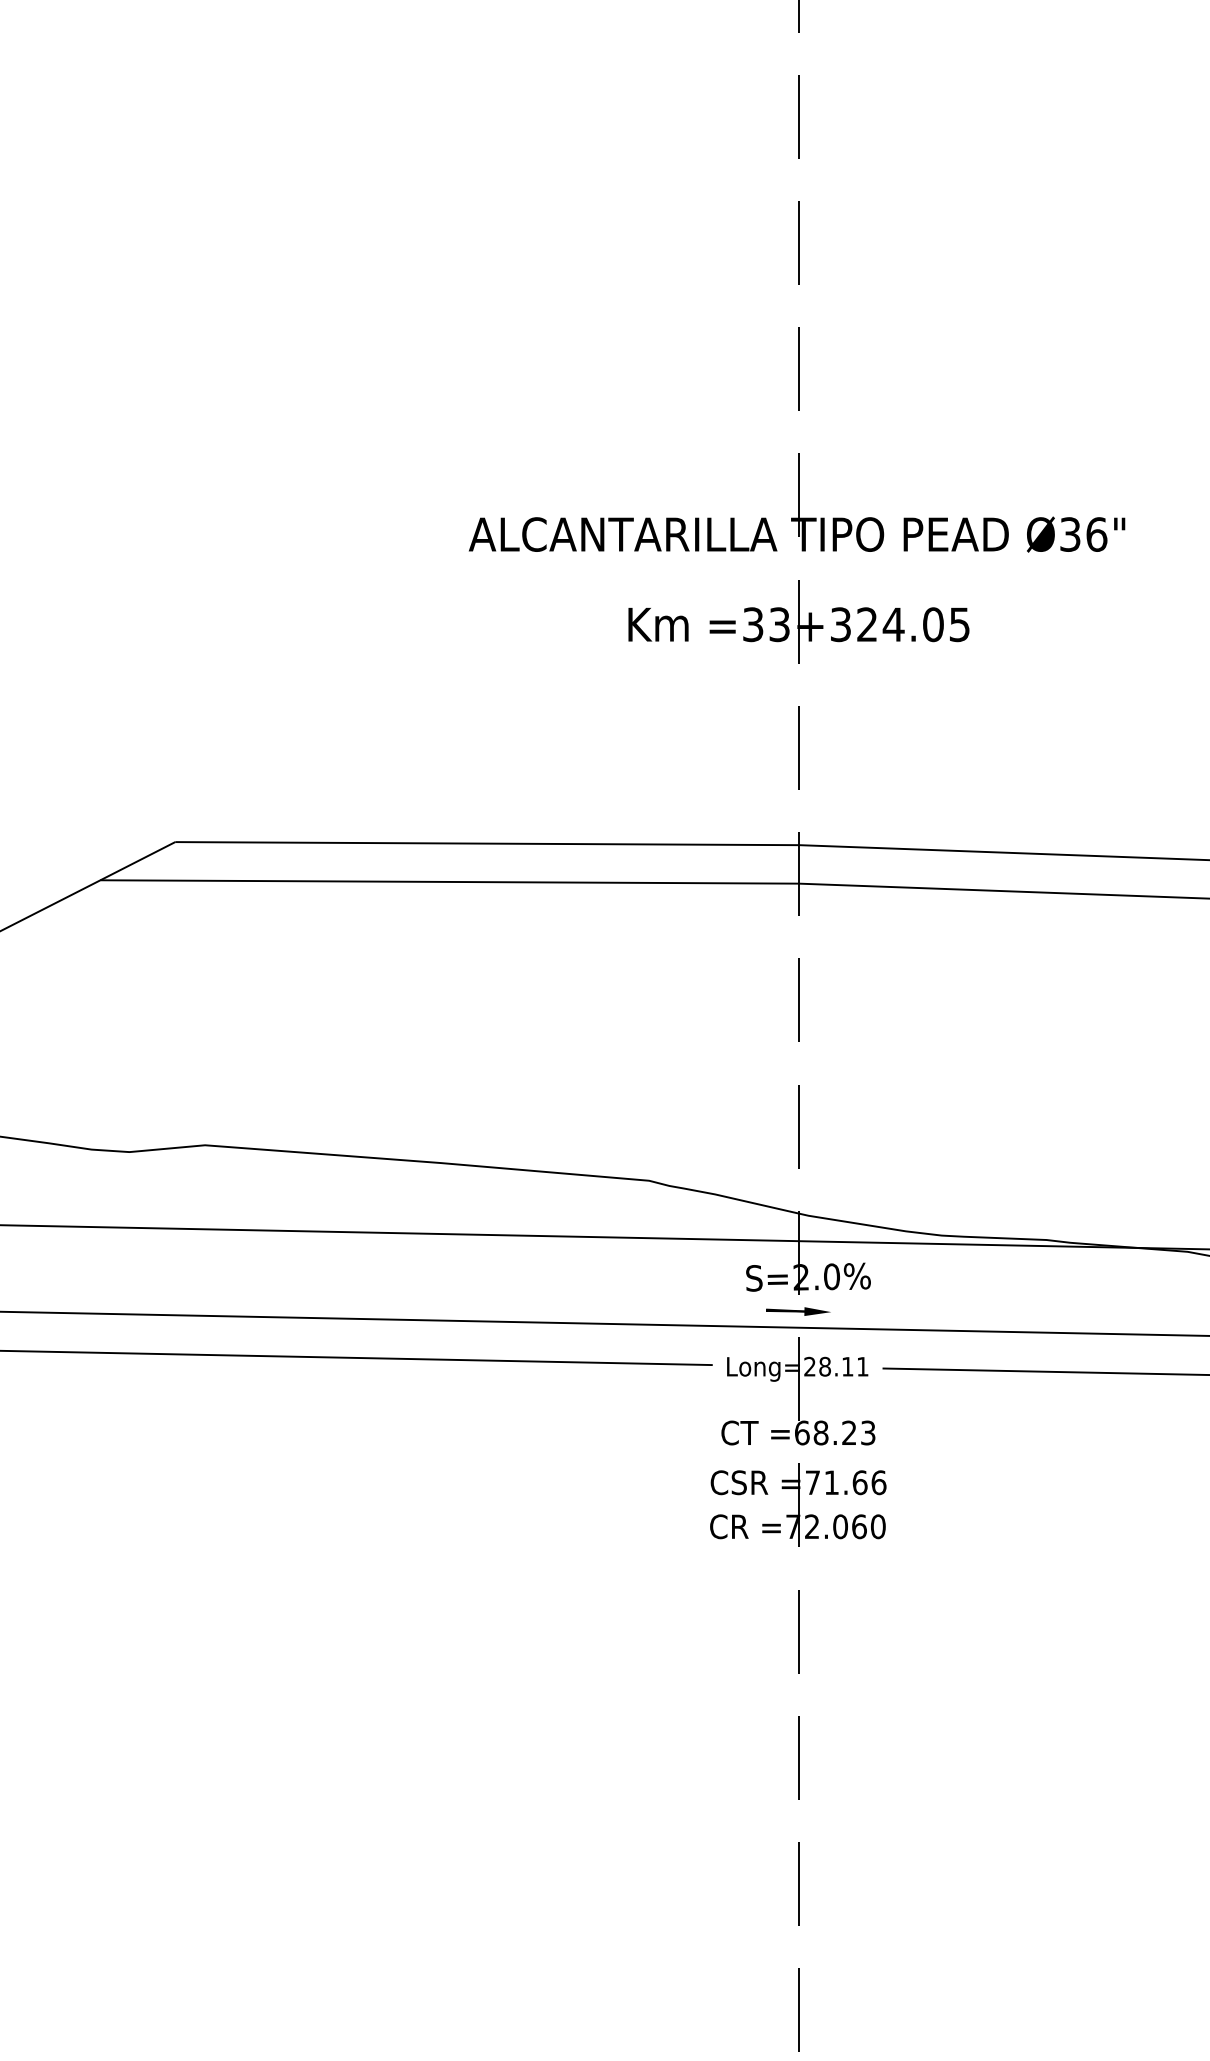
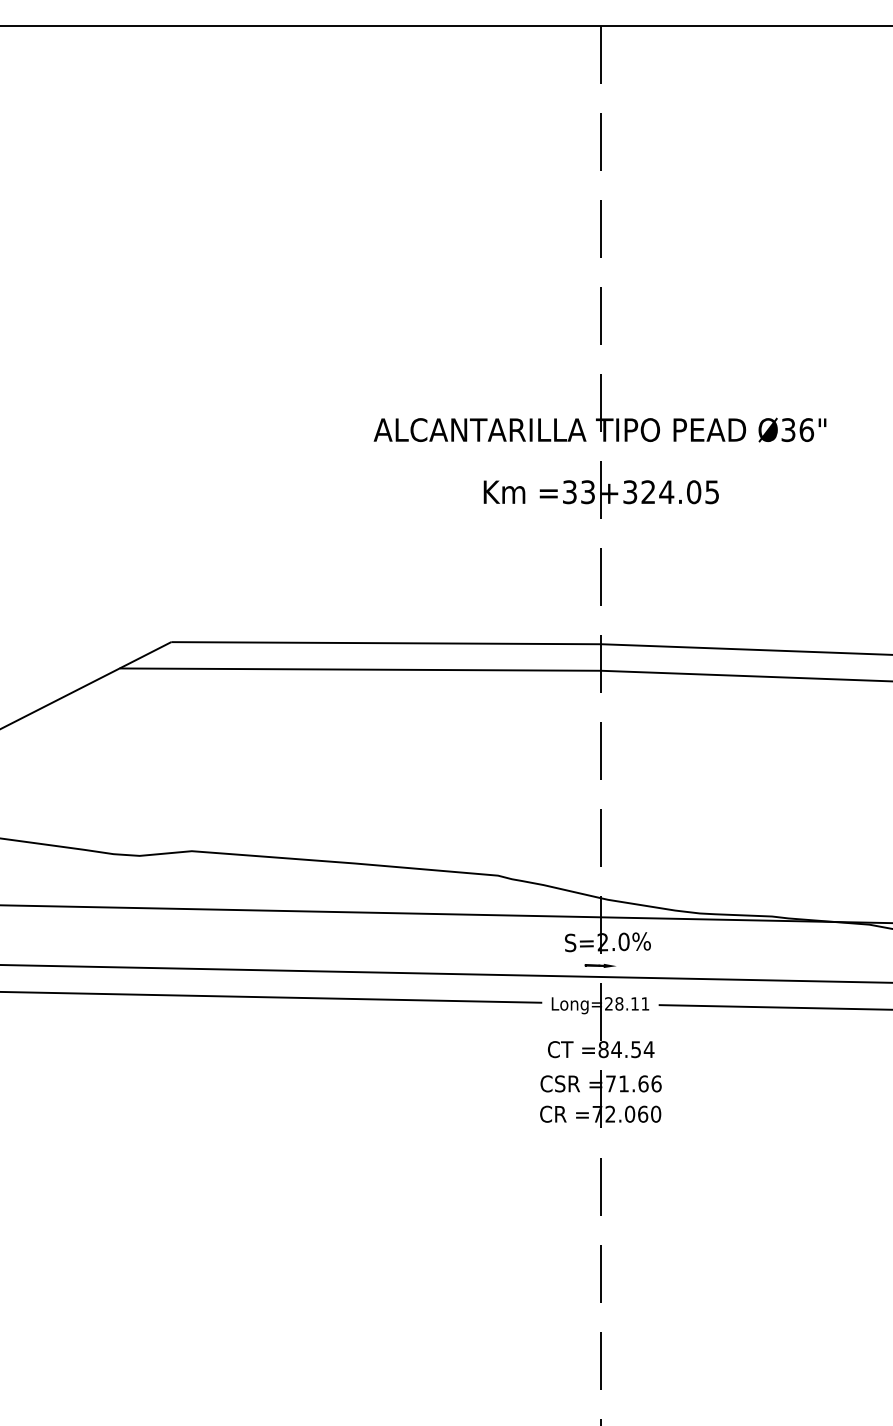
part: (797, 1311) -> (600, 965), size x0.7
text: (835, 1432) -> (626, 1049), =68.23 -> =84.54

